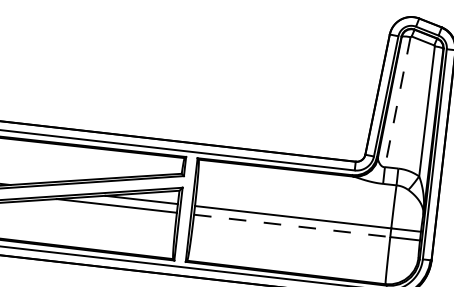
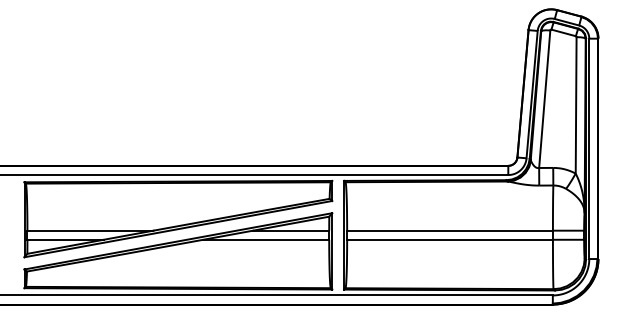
line: (397, 102) -> (544, 99), dashed -> solid
line: (292, 225) -> (450, 239), dashed -> solid

